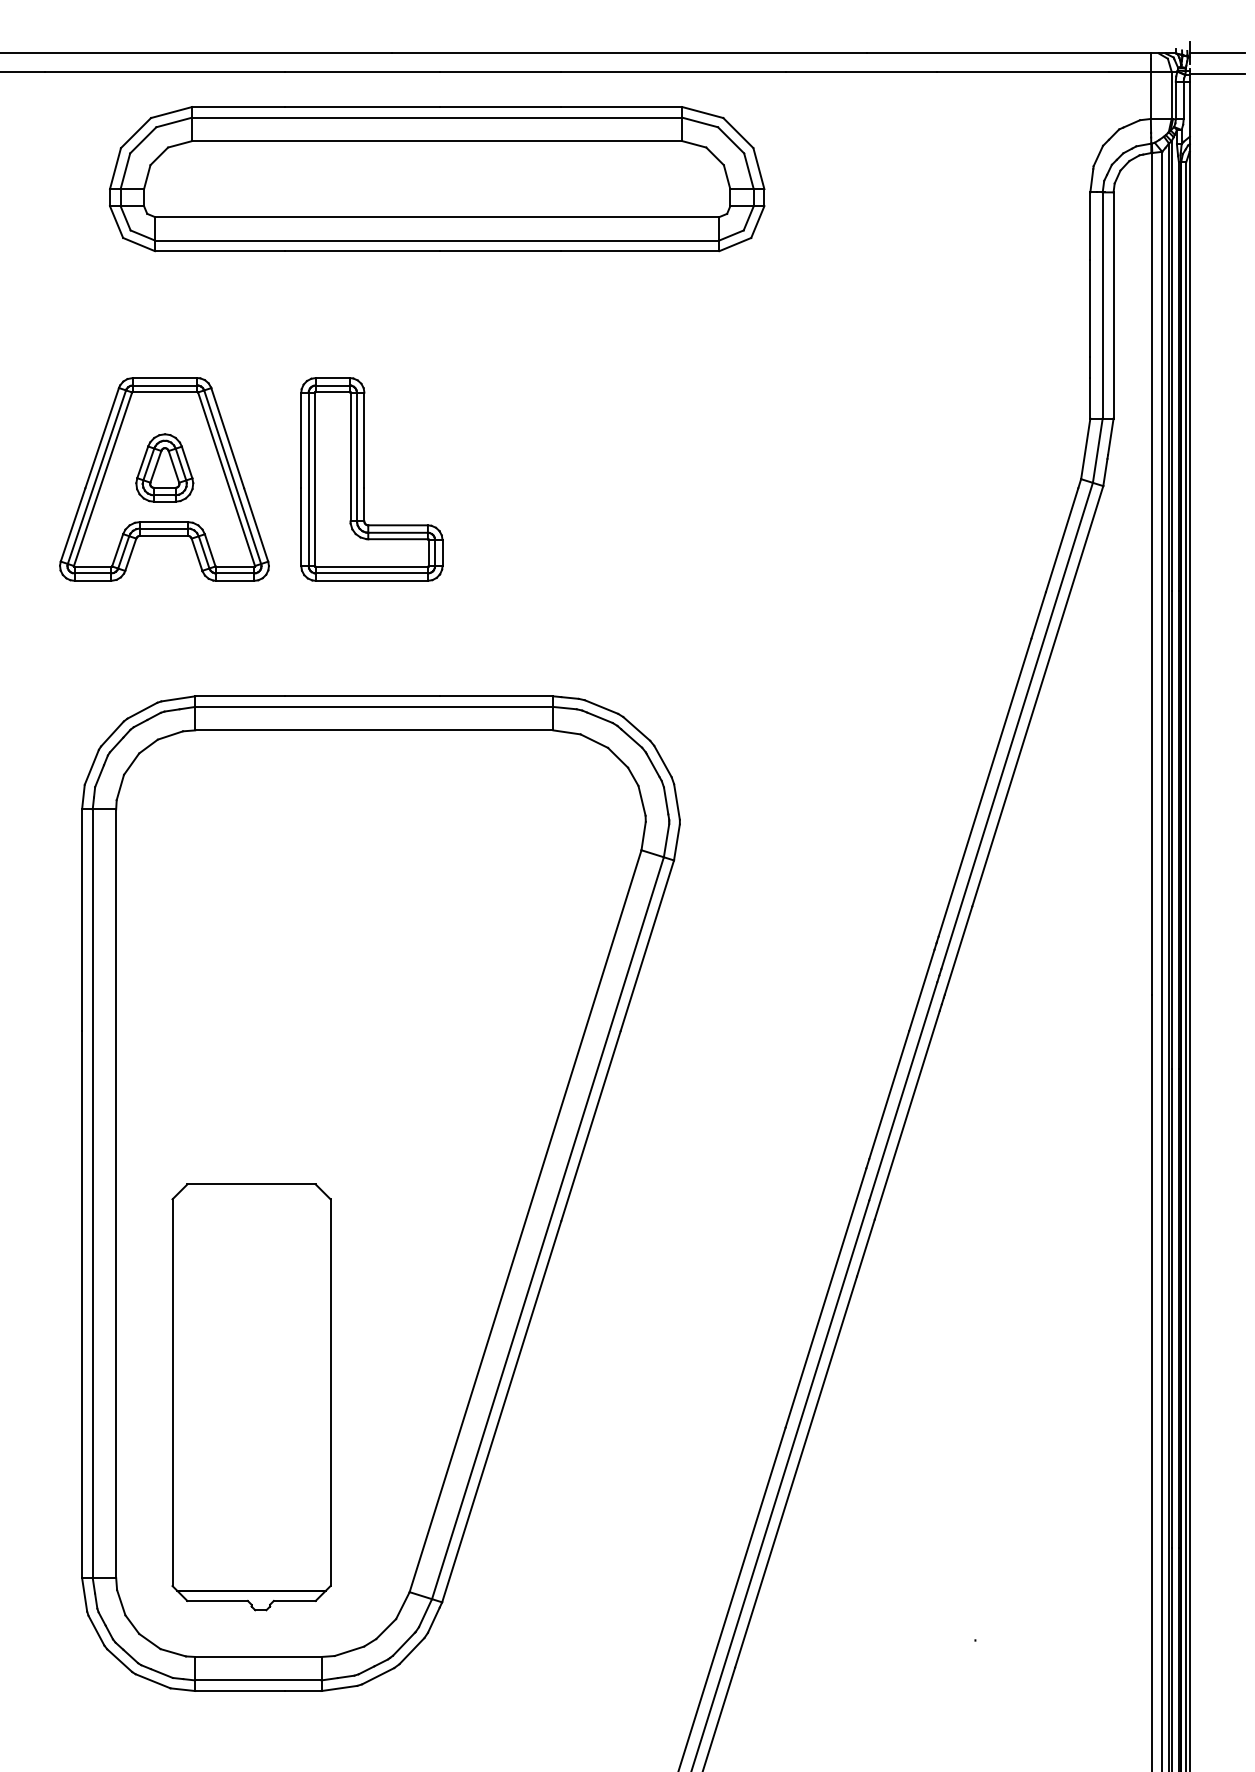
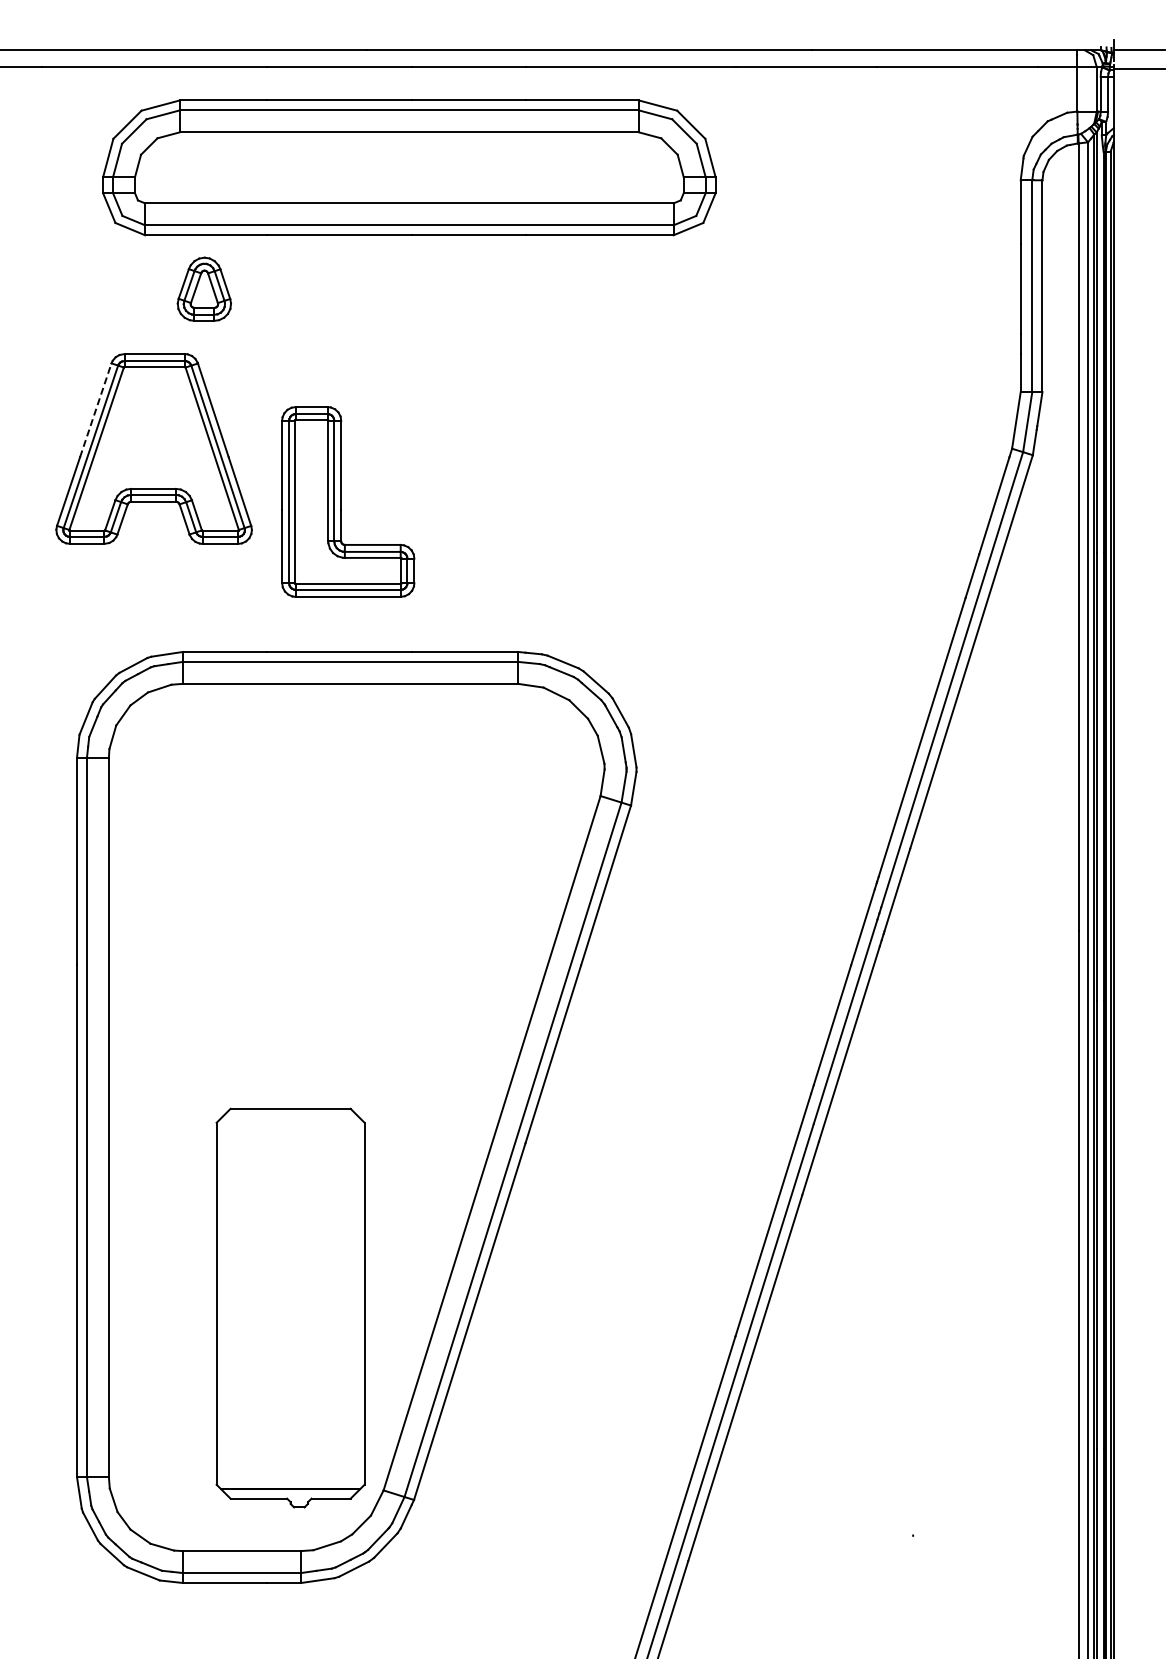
line: (101, 437) -> (95, 409), solid -> dashed
part: (163, 467) -> (203, 288), moved
part: (364, 478) -> (341, 501), moved
part: (251, 1396) -> (290, 1307), moved

